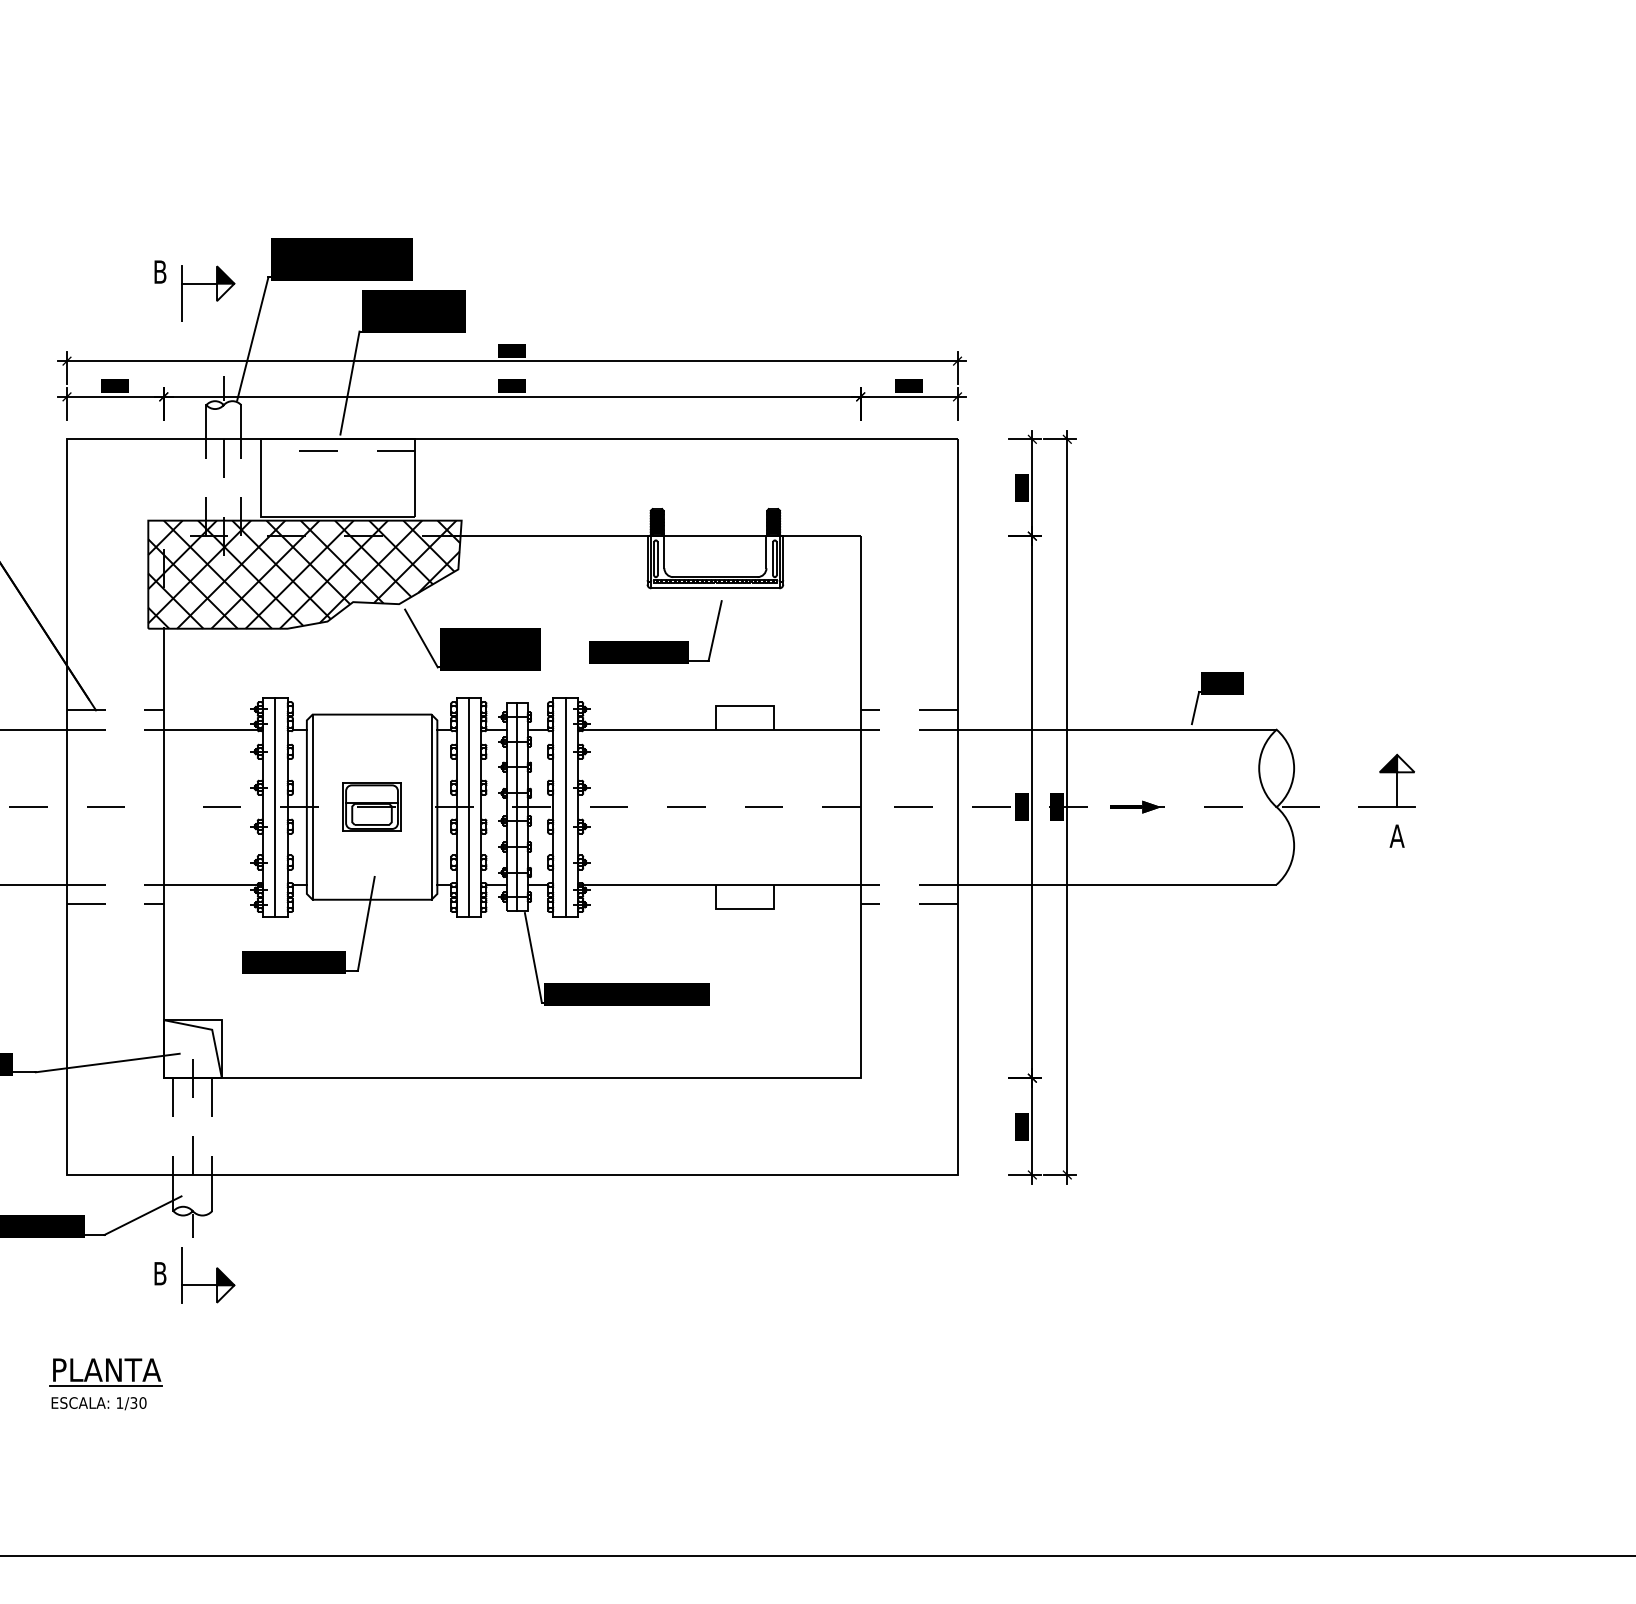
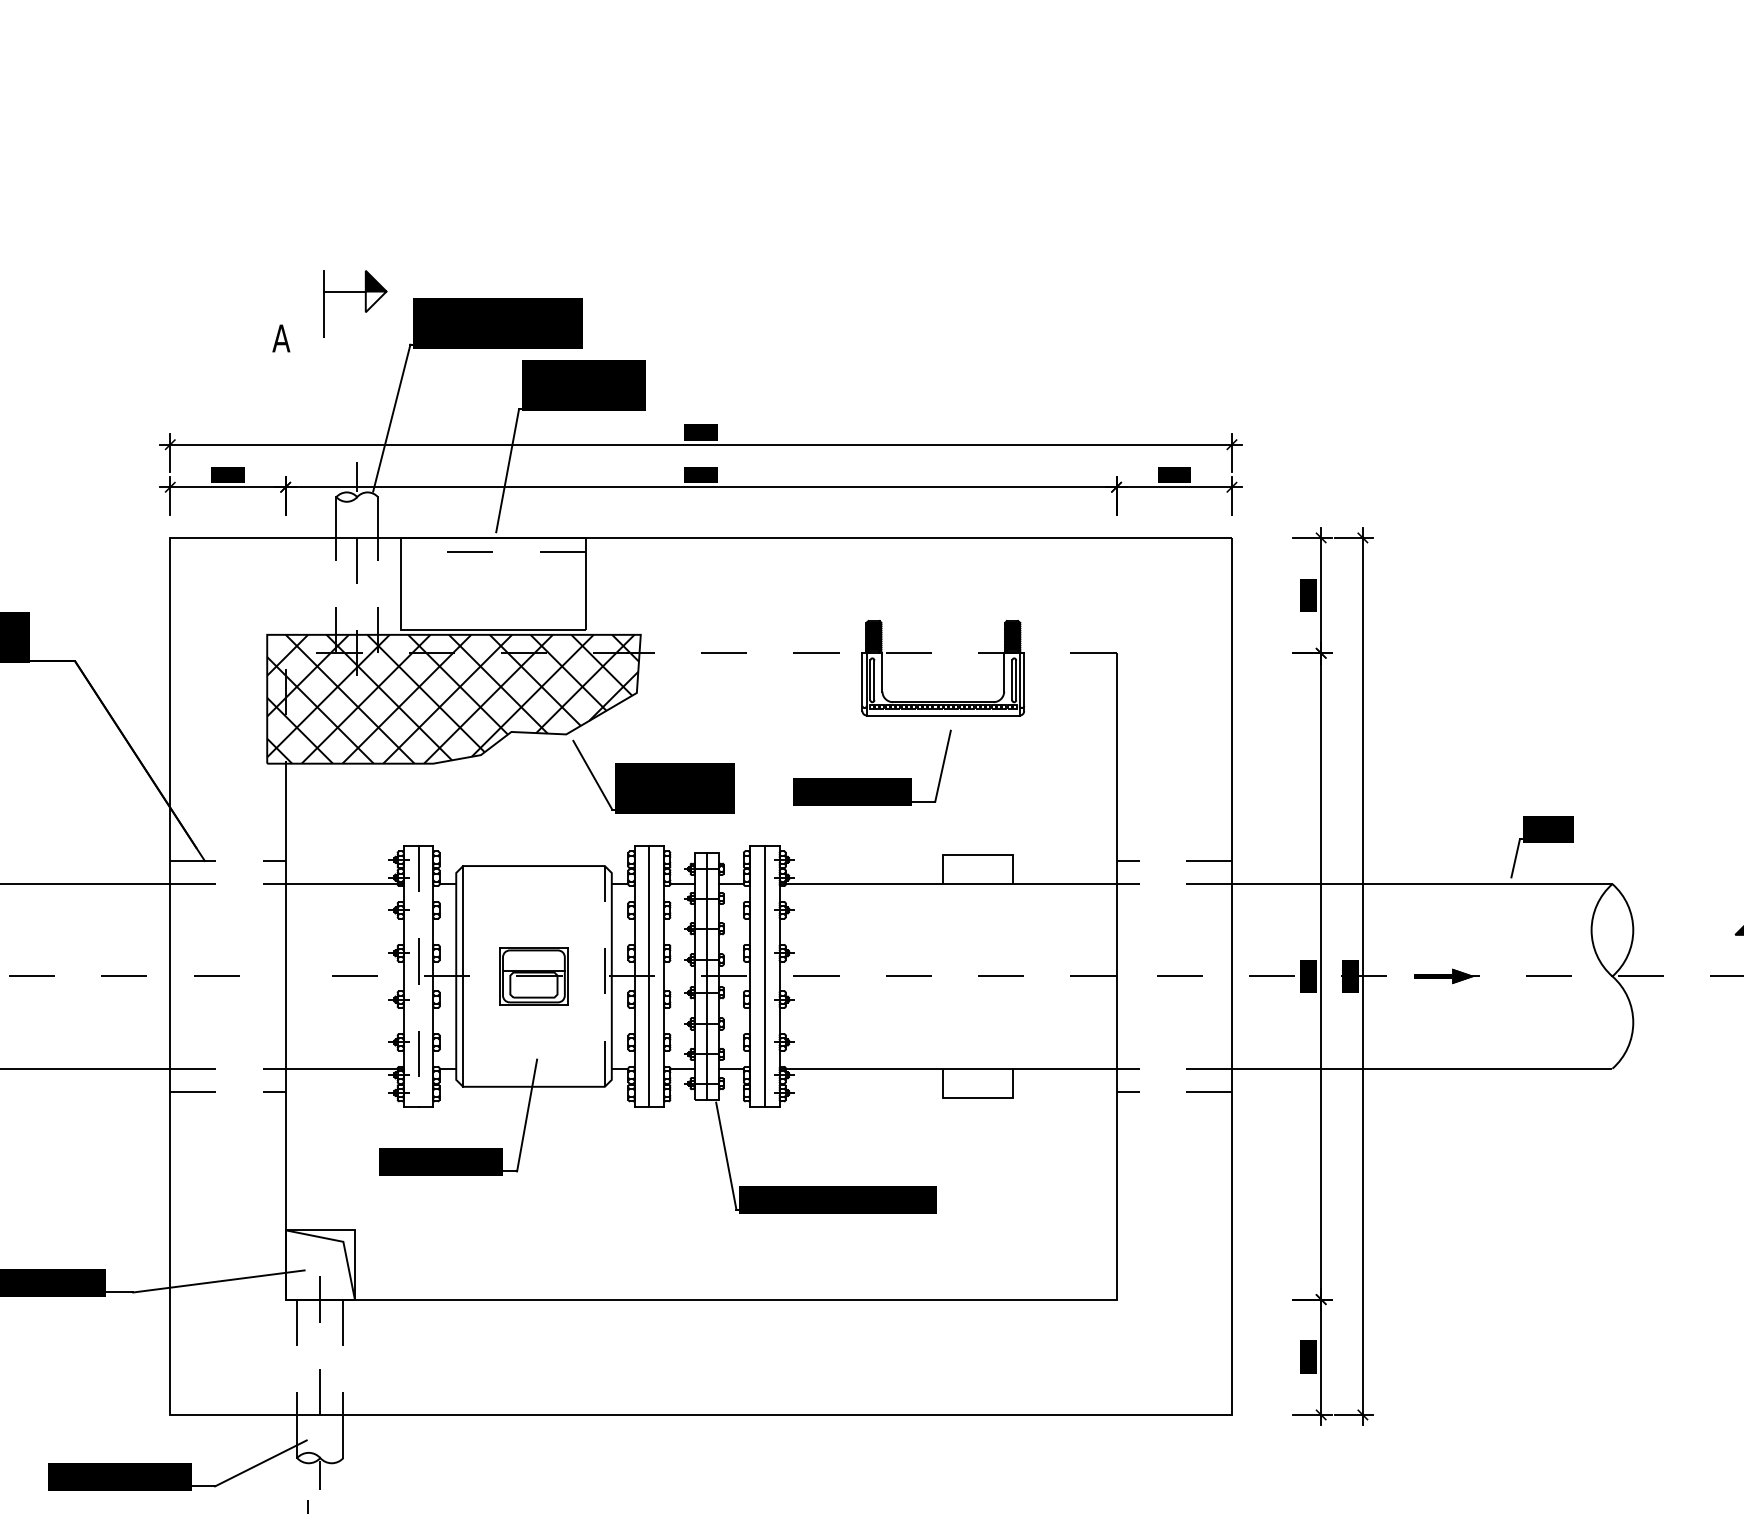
text: (159, 271) -> (280, 337), B -> A
part: (216, 293) -> (365, 303), moved
line: (654, 536) -> (870, 653), solid -> dashed
line: (275, 807) -> (418, 976), solid -> dashed
line: (431, 807) -> (604, 976), solid -> dashed

